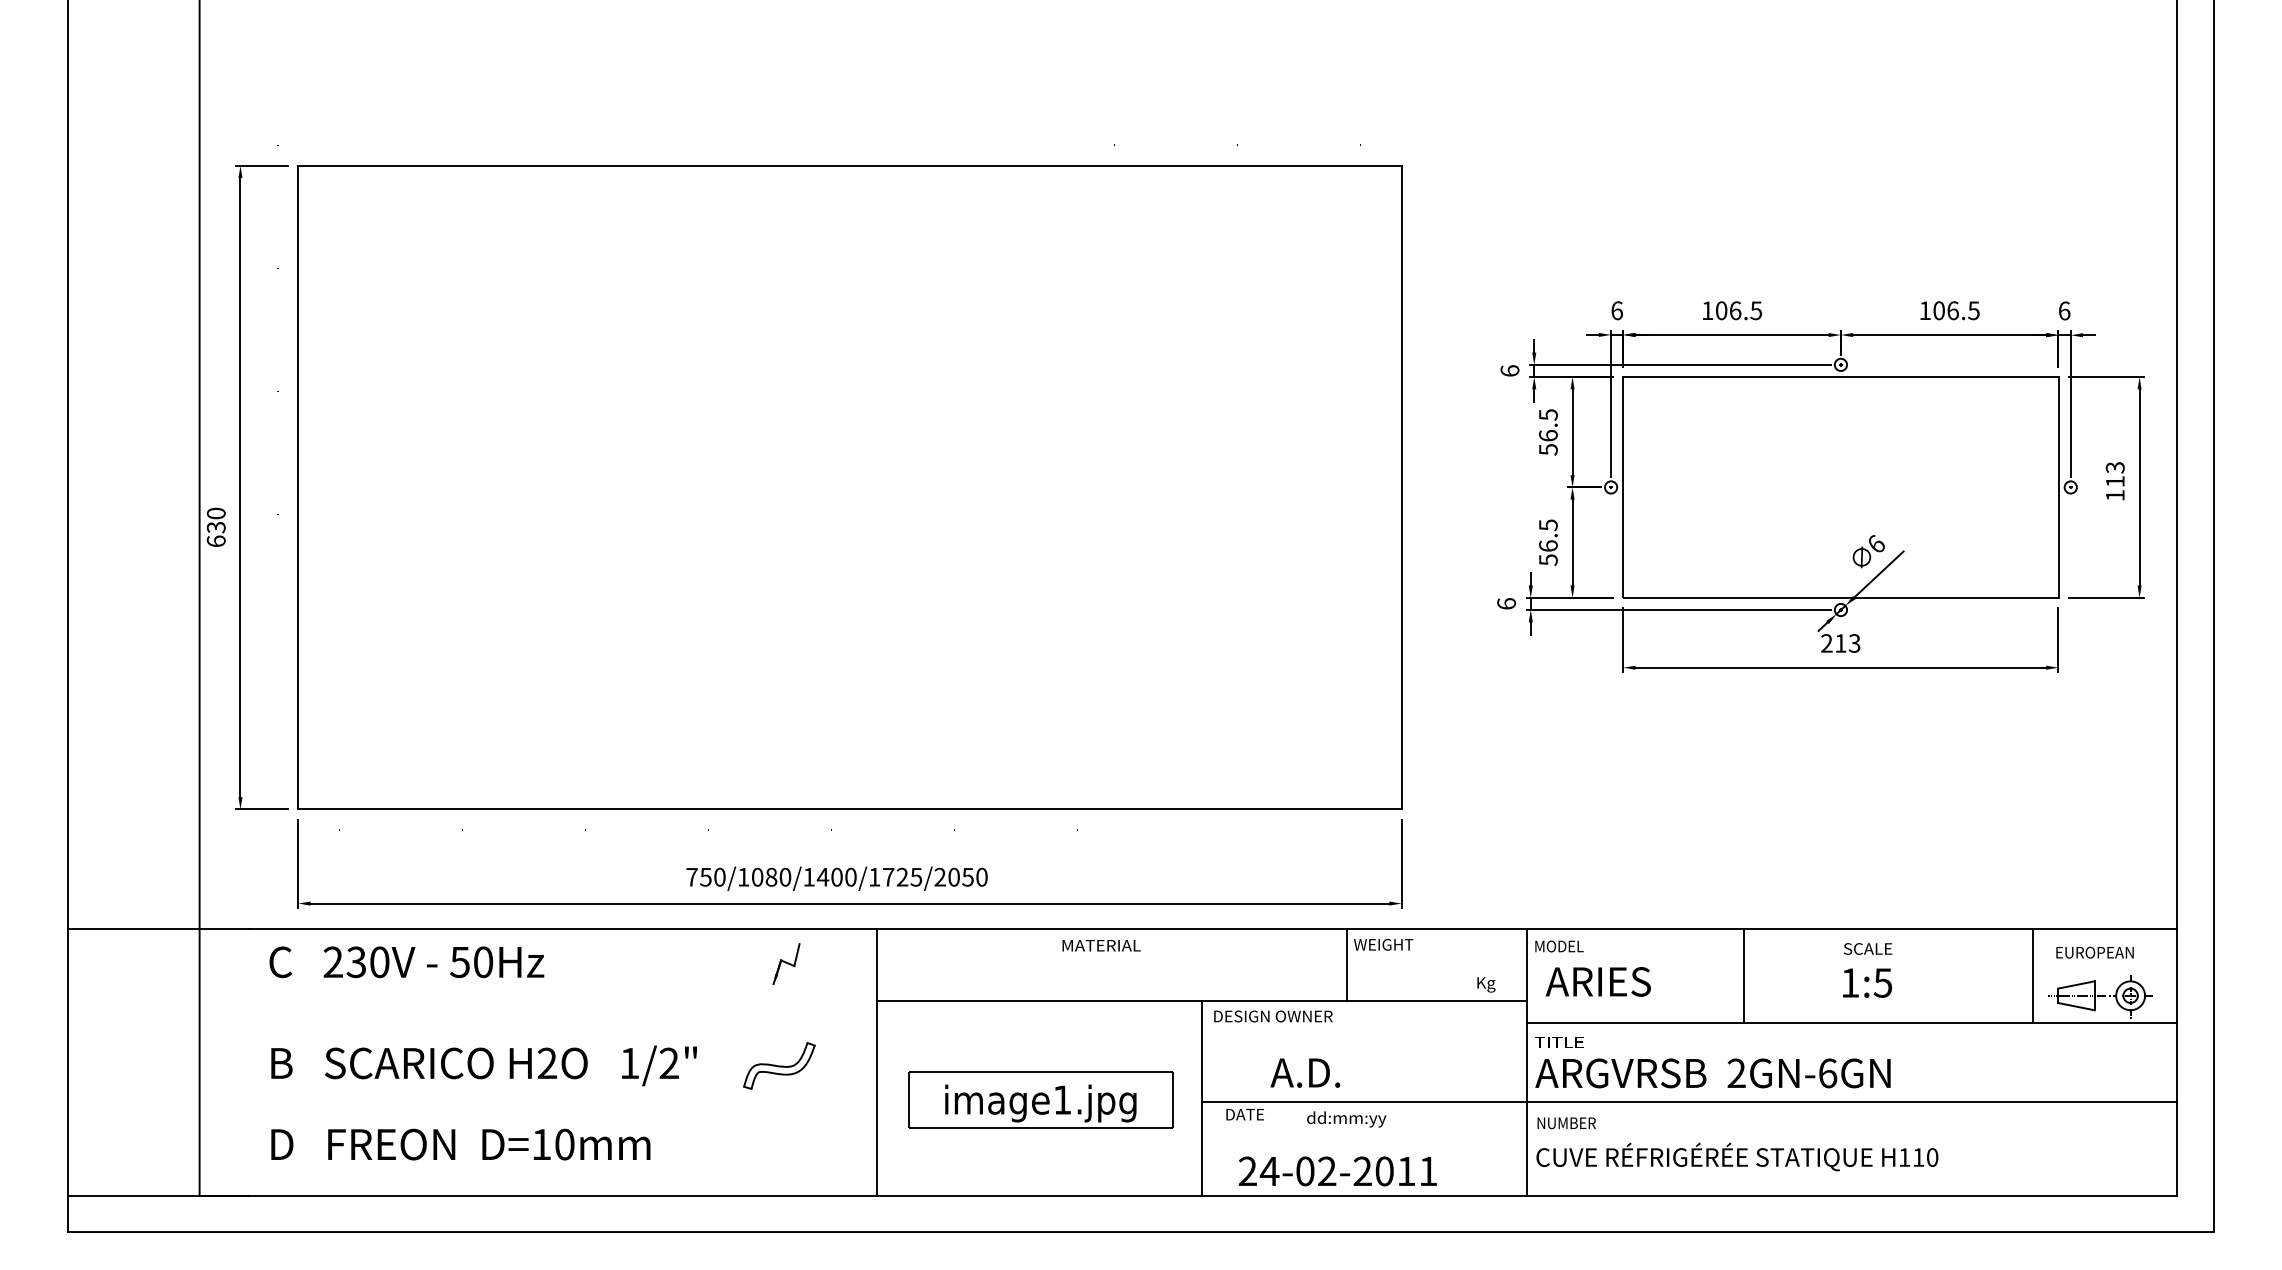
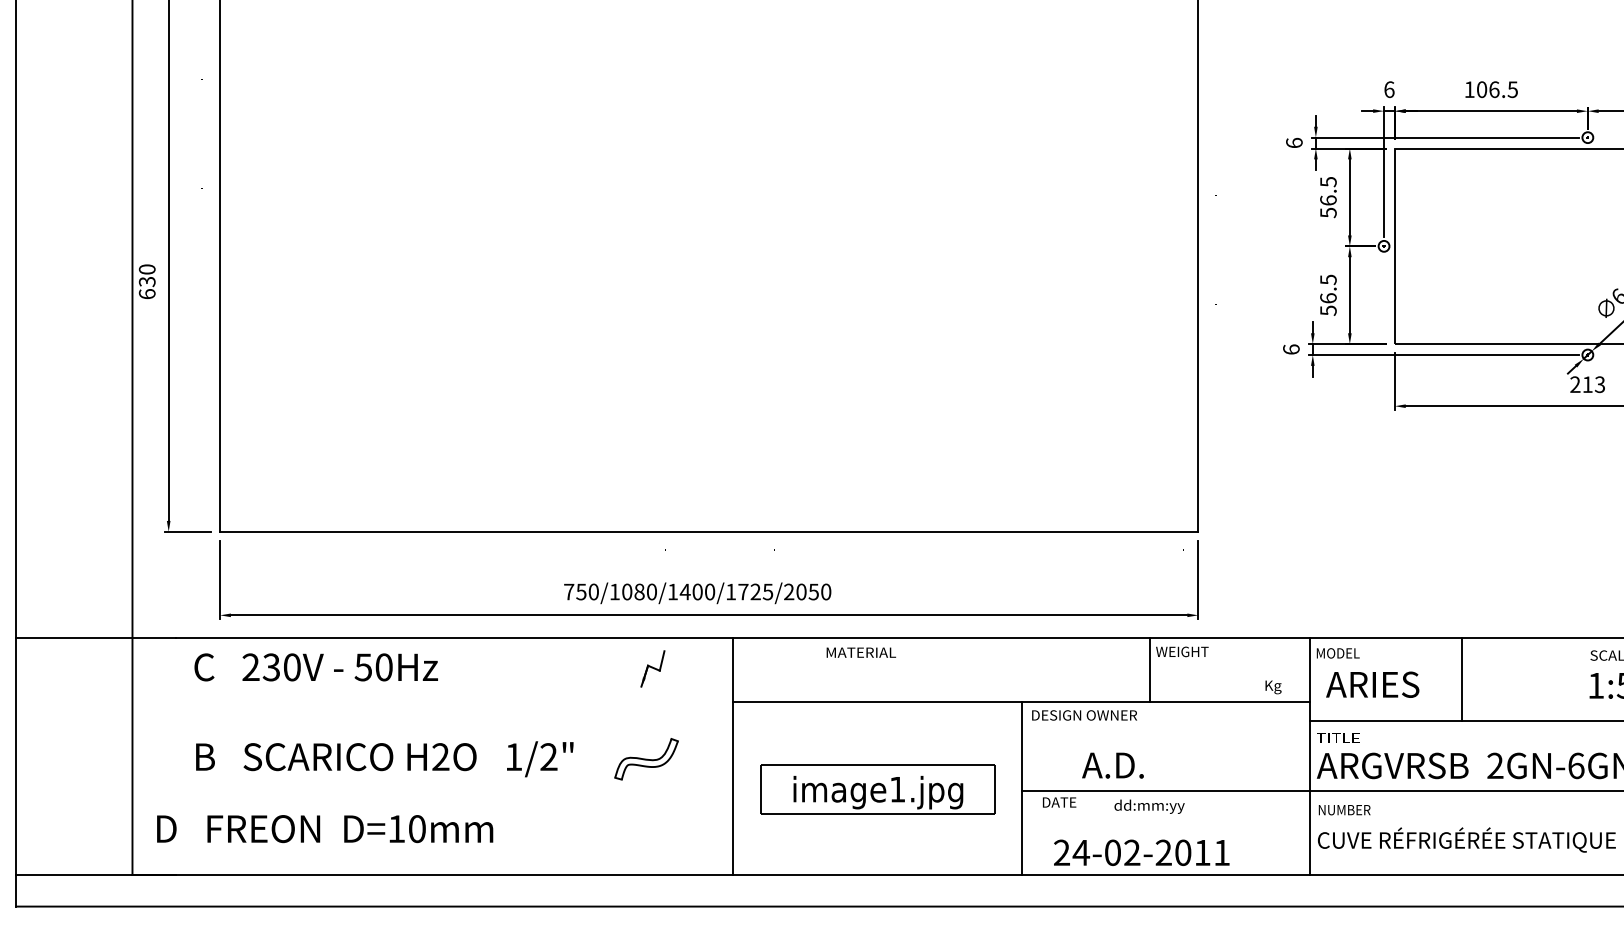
text: (1101, 945) -> (861, 652), moved
line: (1744, 975) -> (1462, 679), moved
text: (460, 1144) -> (324, 828), moved

